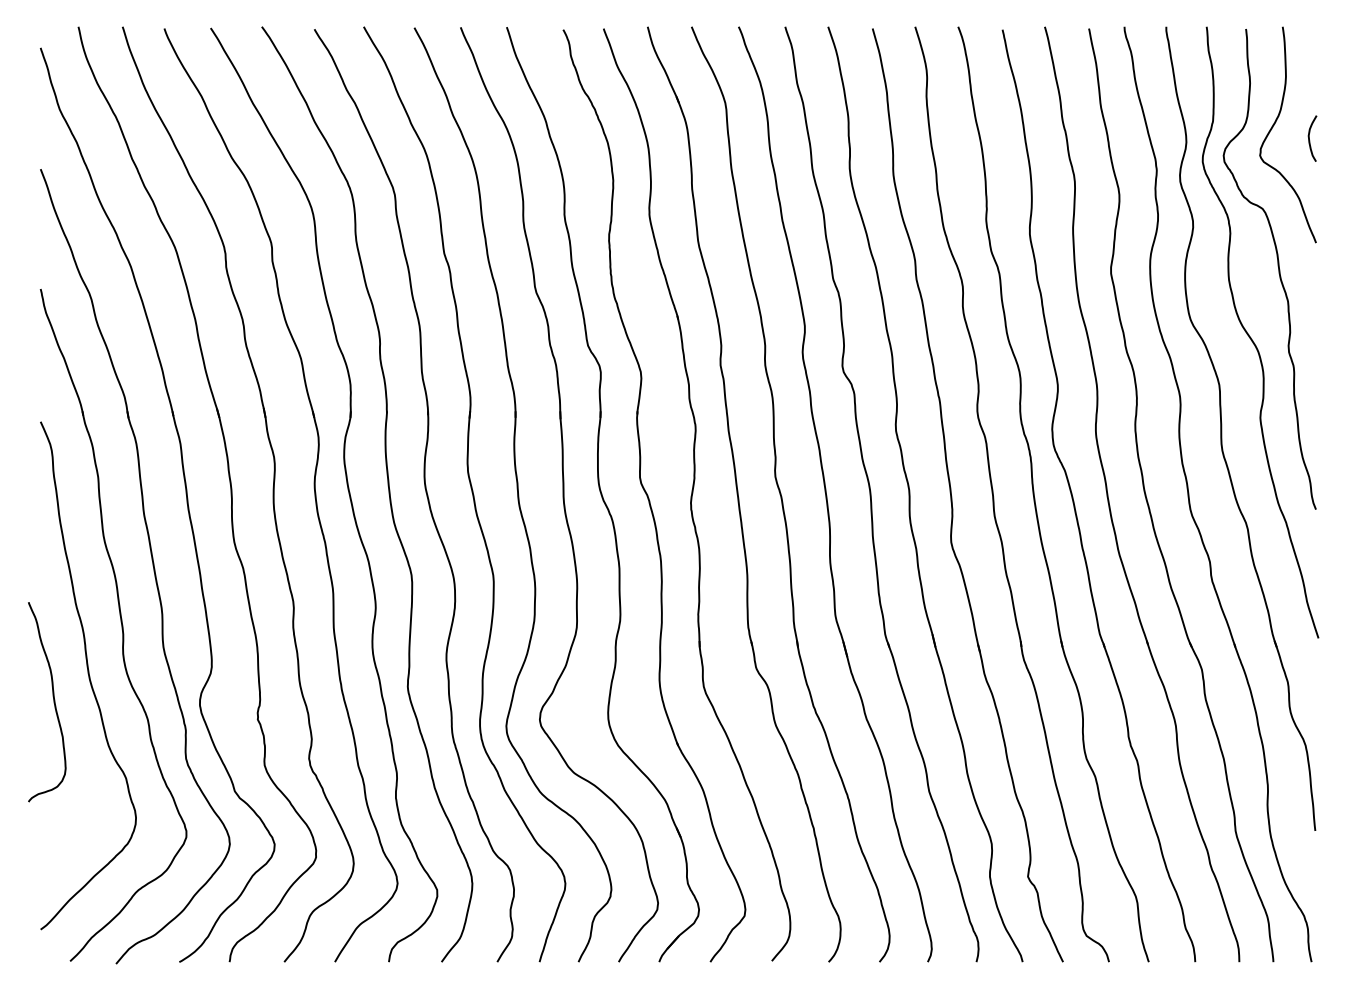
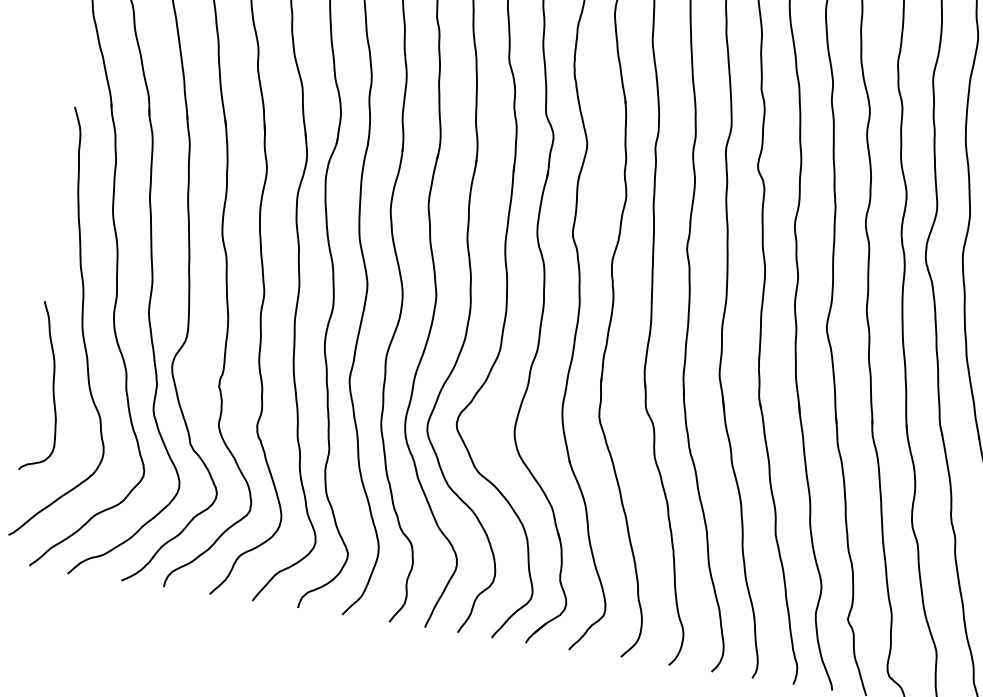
curve: (53, 702) -> (52, 389), moved

